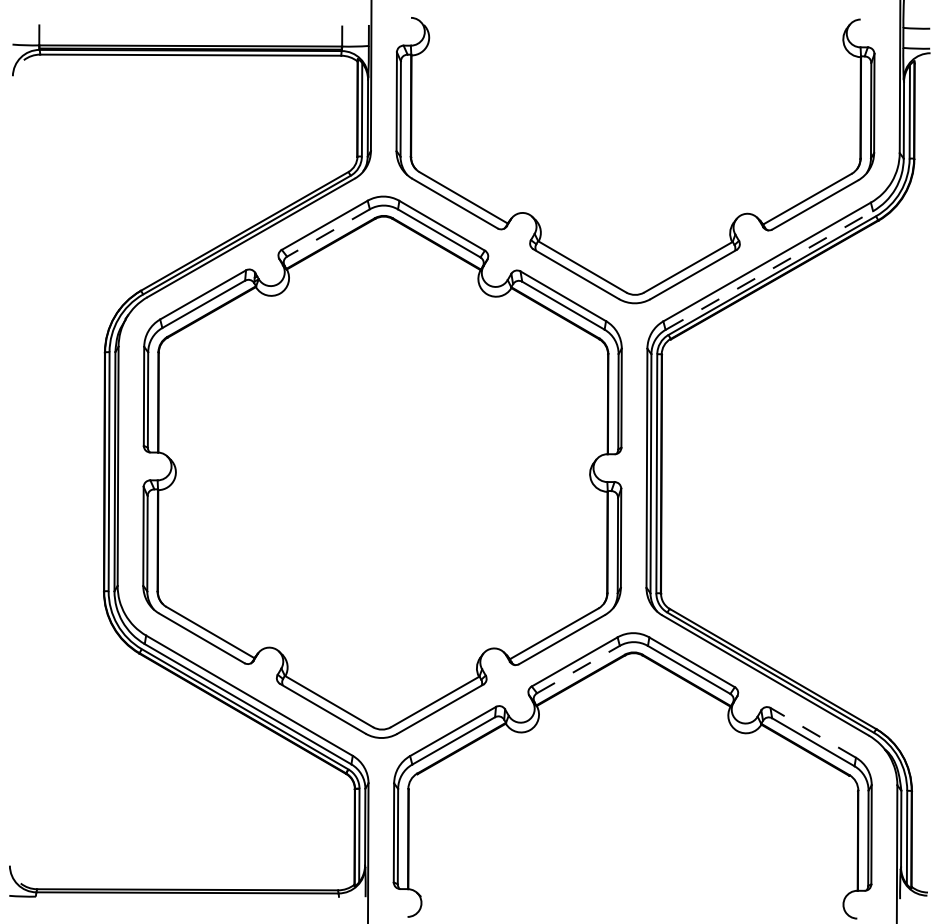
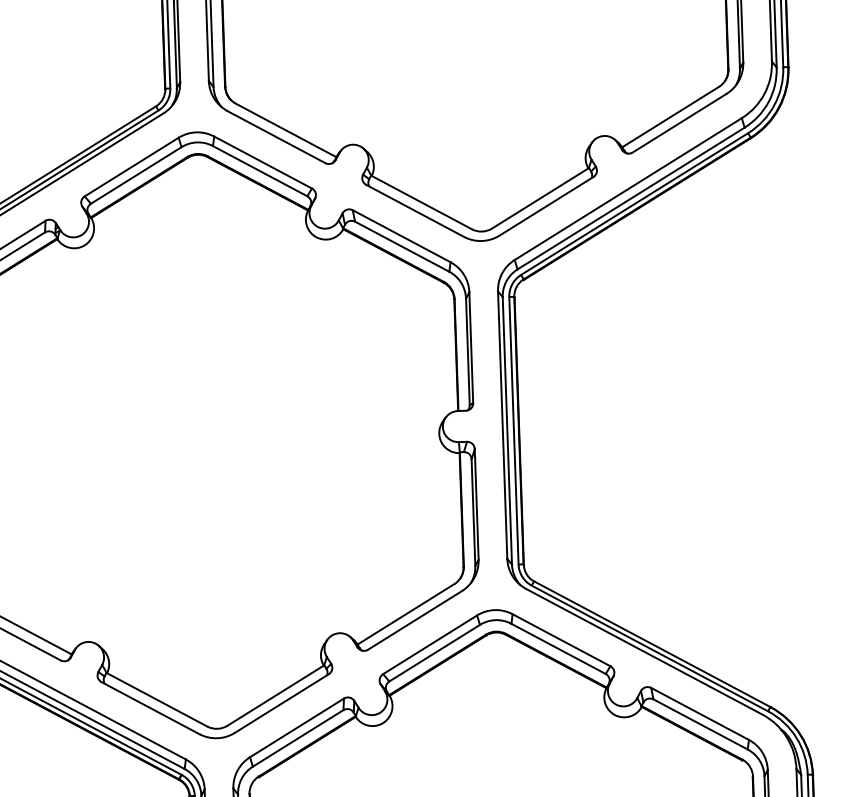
line: (328, 232) -> (136, 174), dashed -> solid
line: (769, 270) -> (631, 198), dashed -> solid
line: (578, 669) -> (434, 653), dashed -> solid
line: (812, 732) -> (699, 713), dashed -> solid

